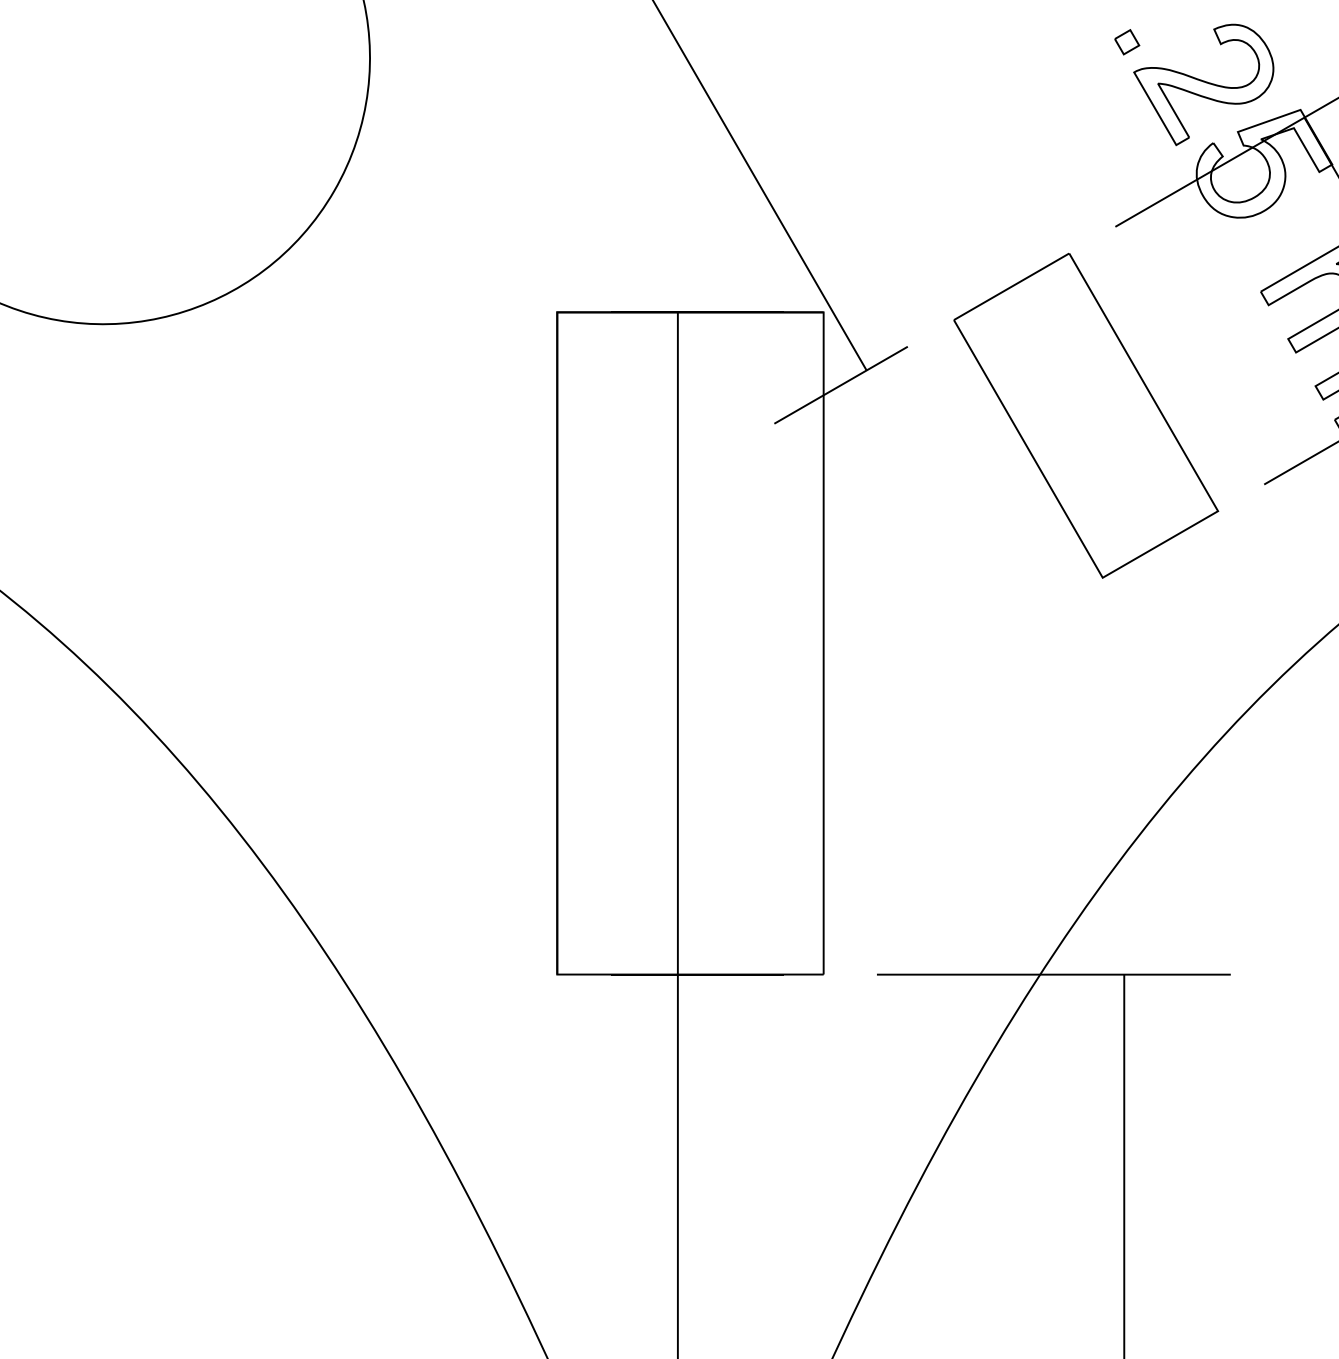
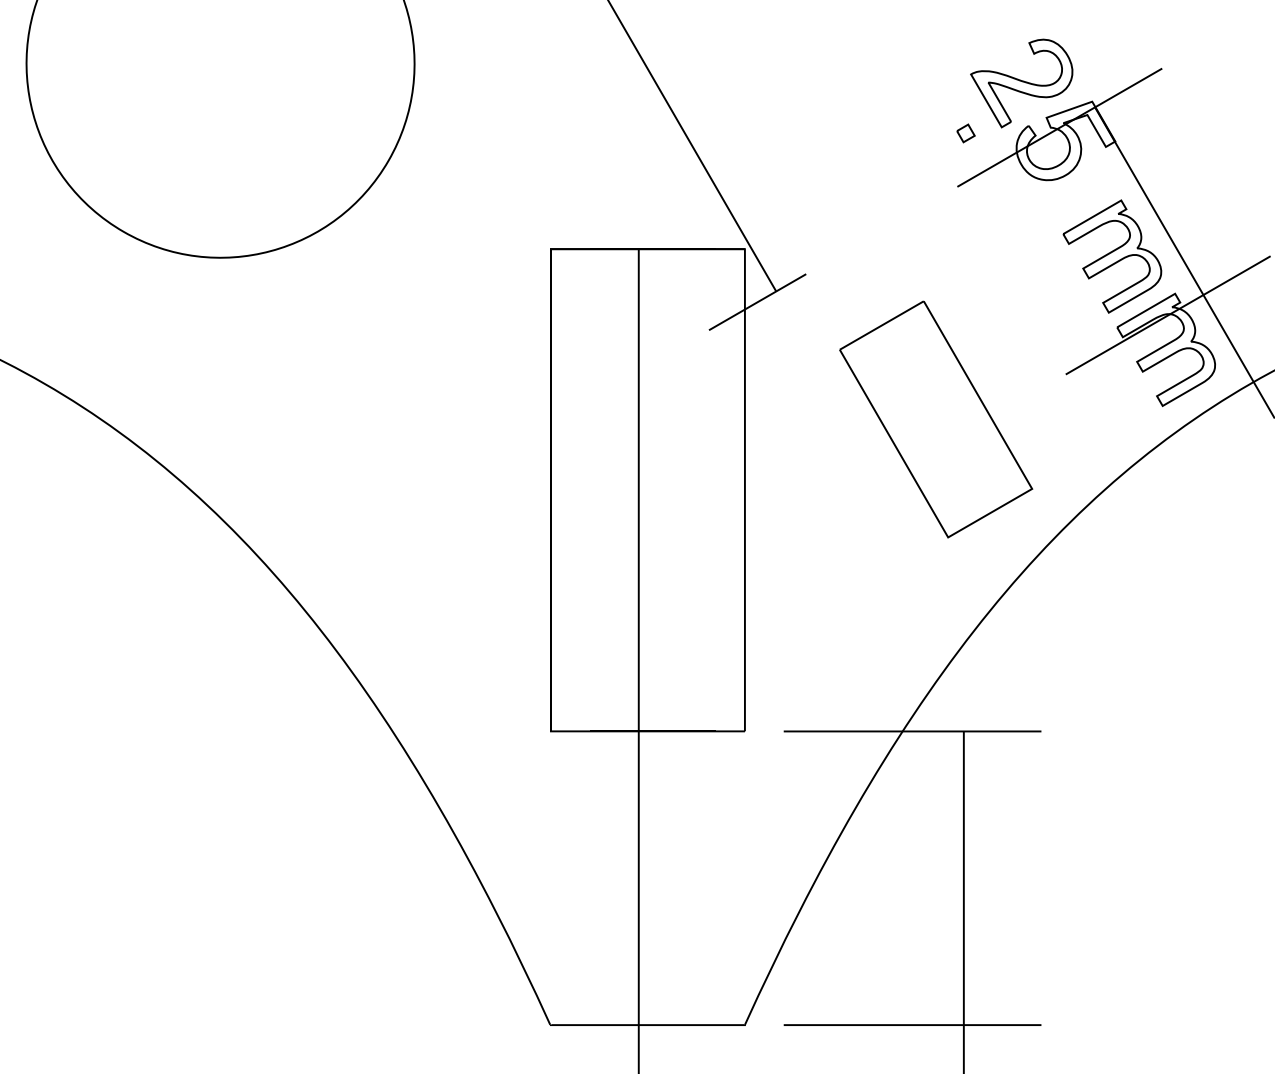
part: (1126, 42) -> (965, 133), moved
part: (1086, 415) -> (936, 419), moved

